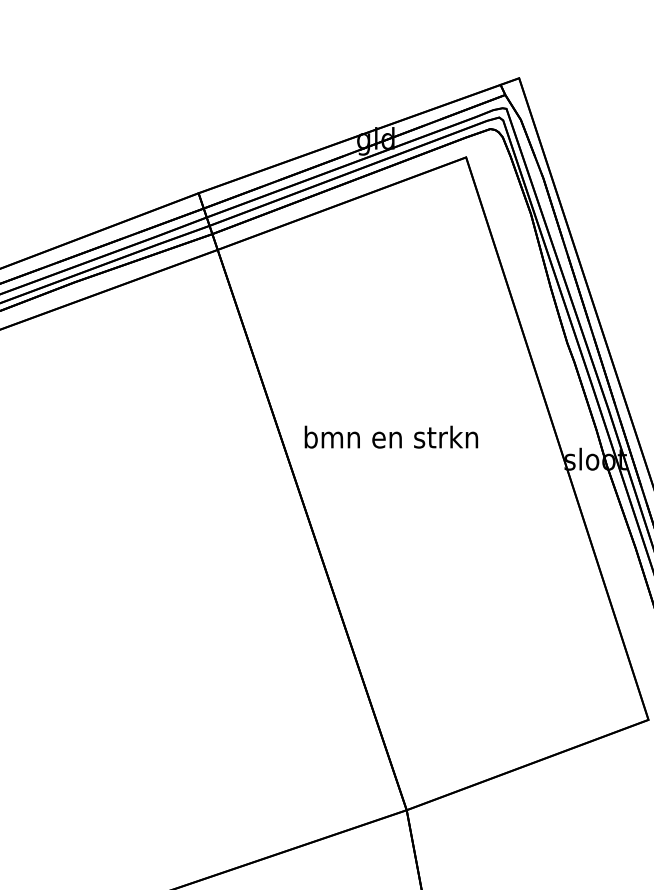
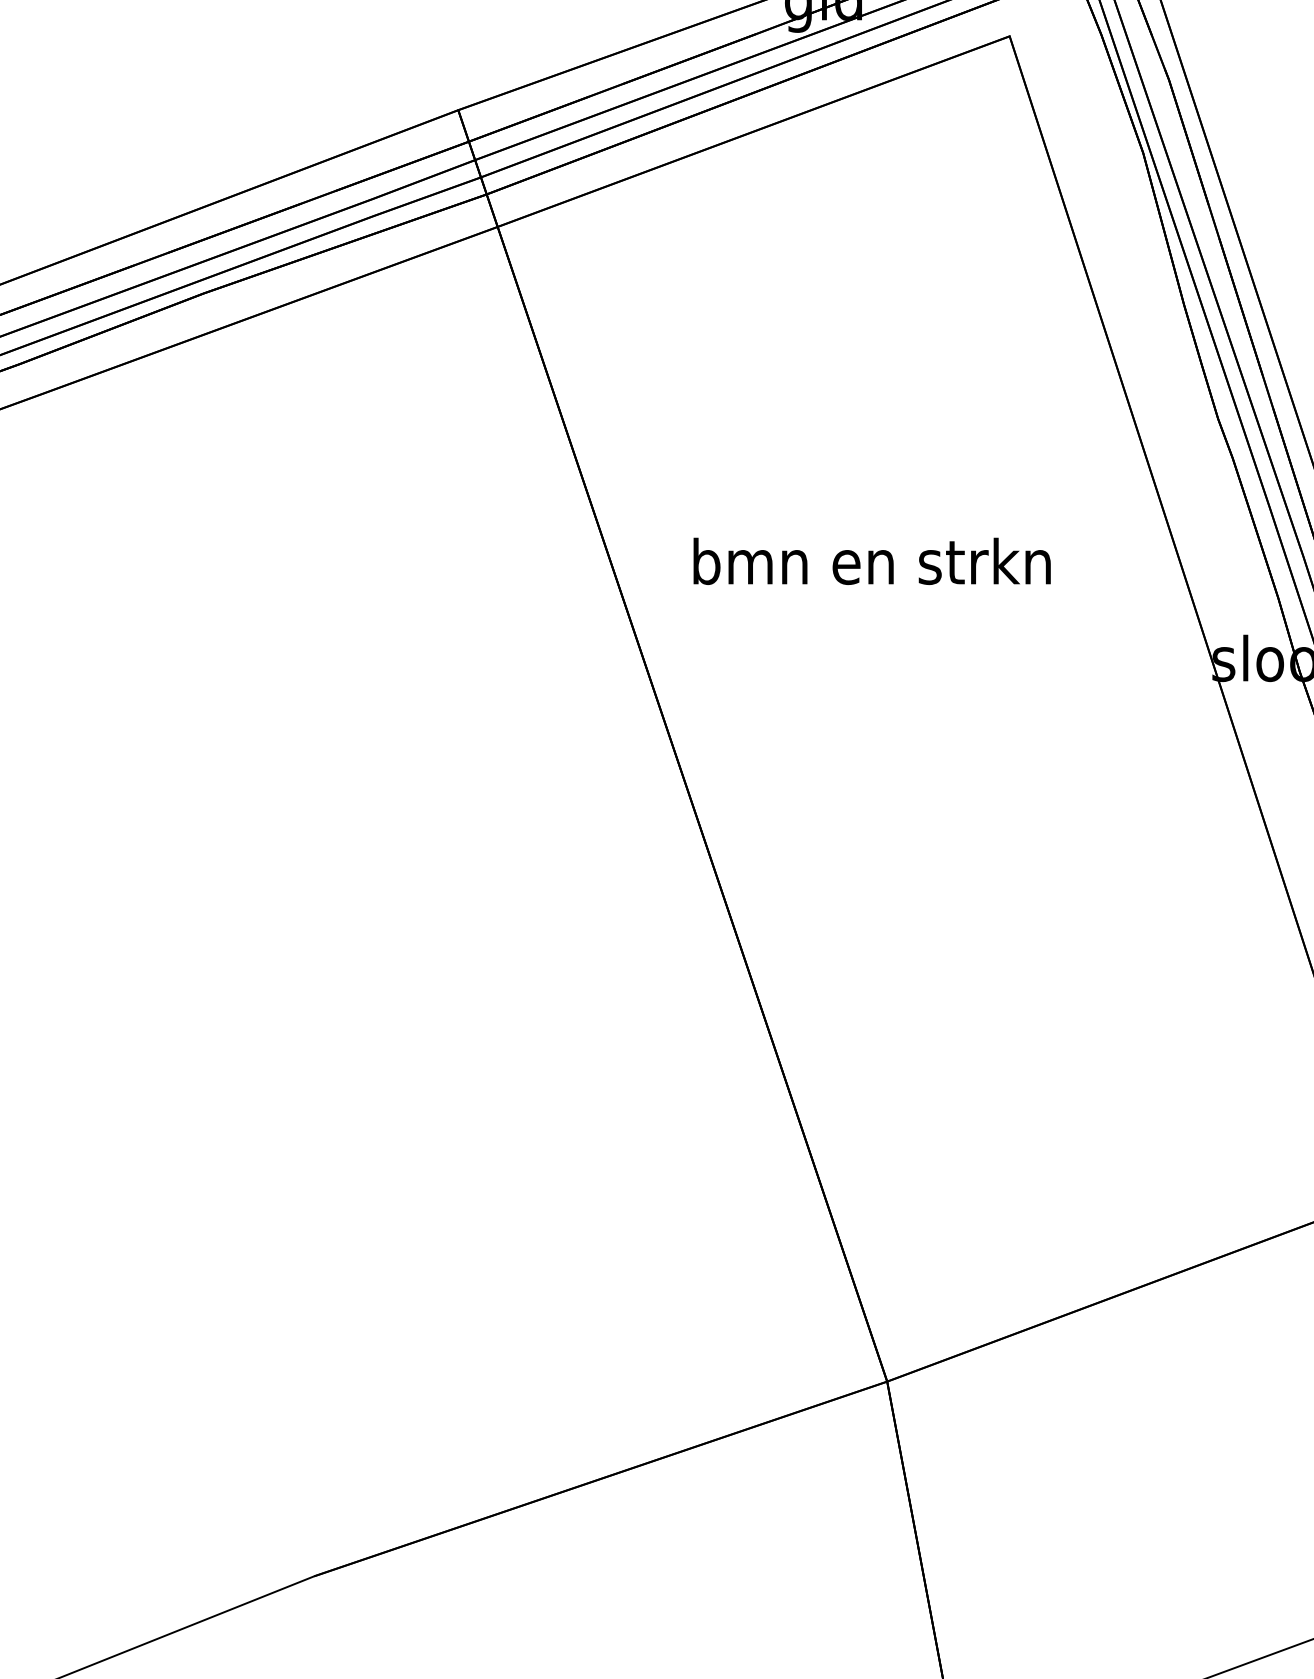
text: (391, 436) -> (872, 559), moved

